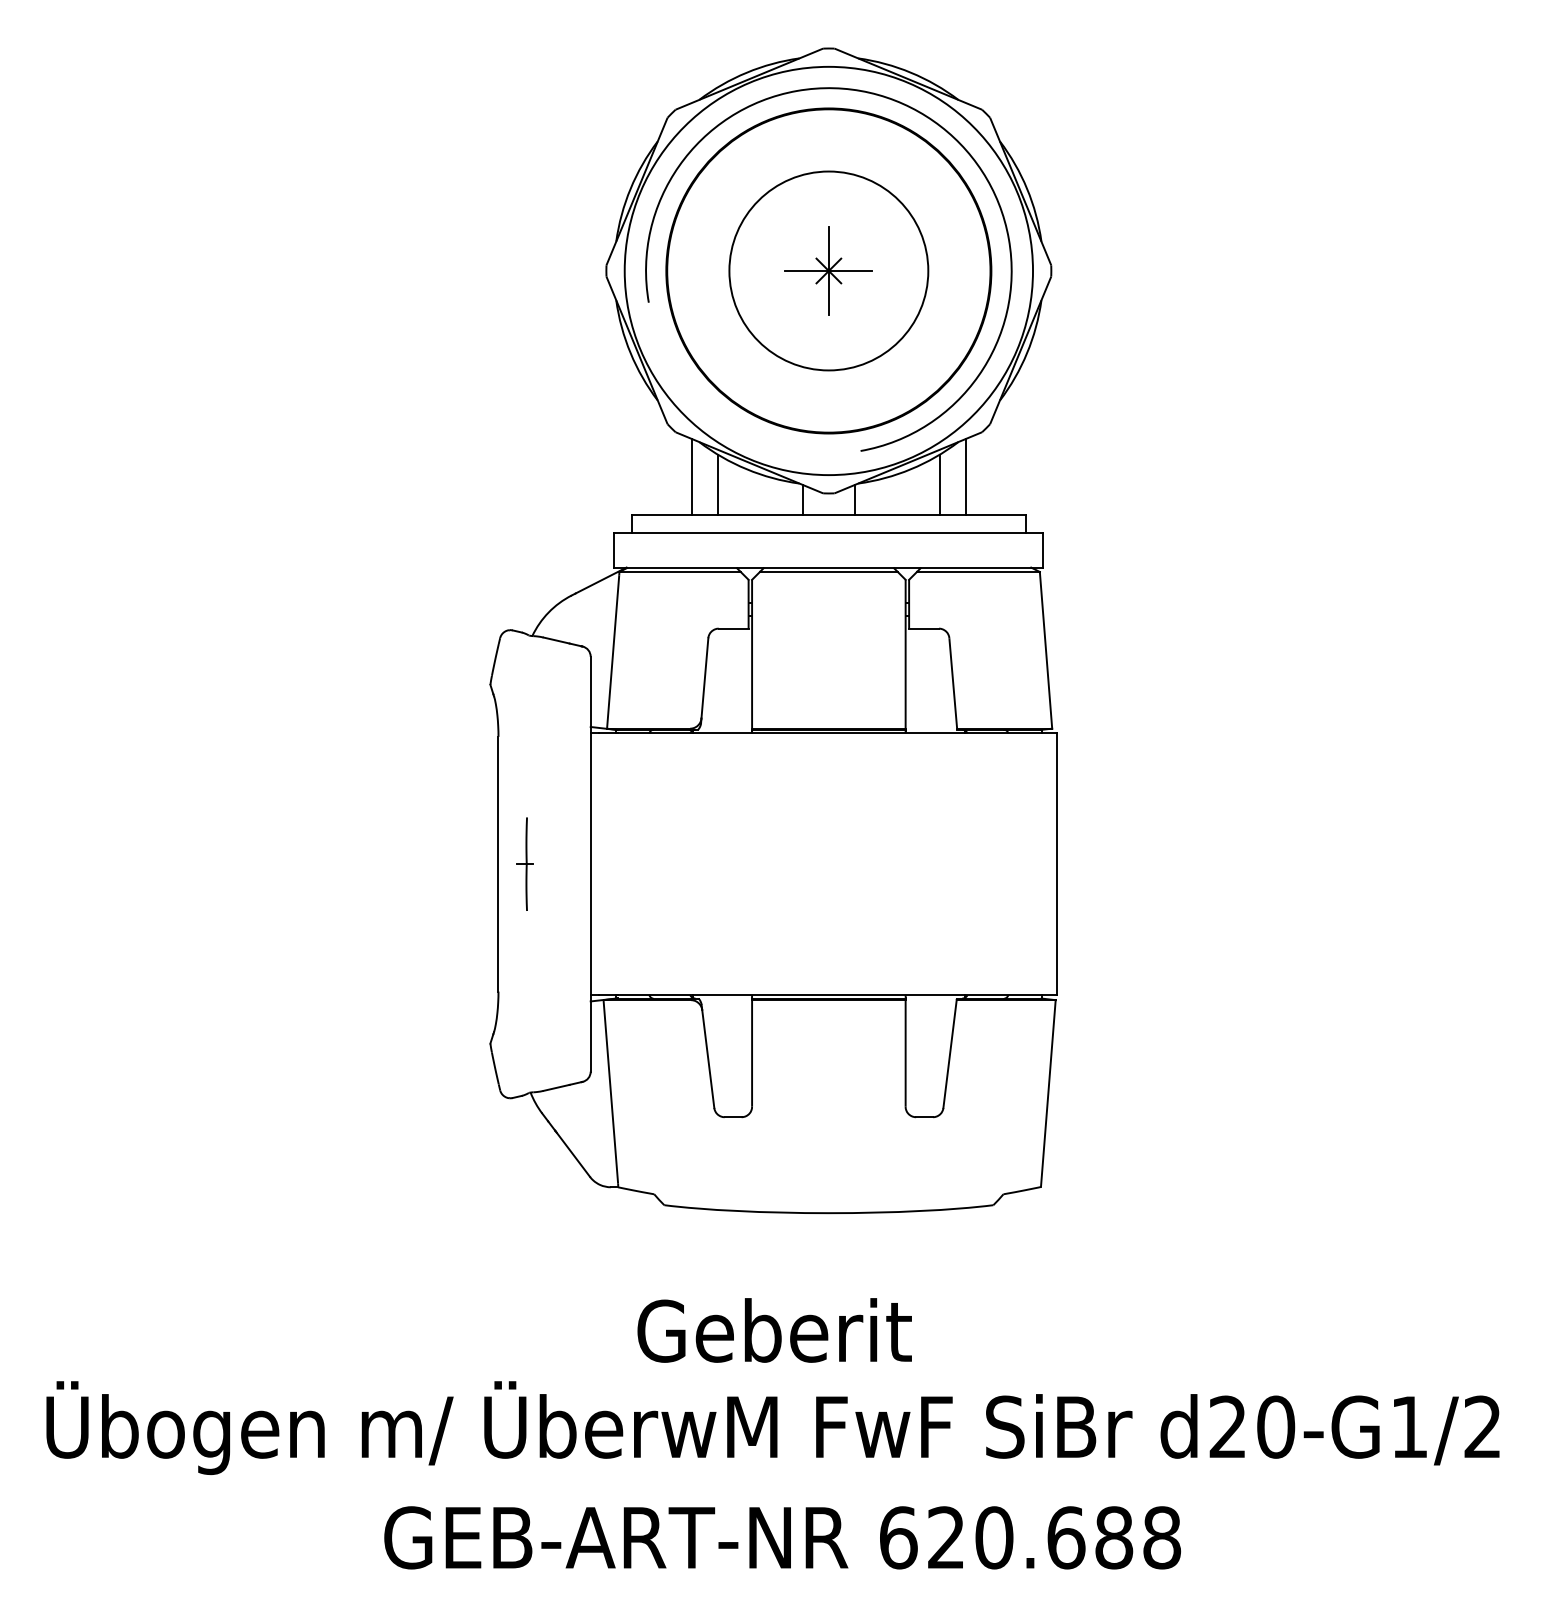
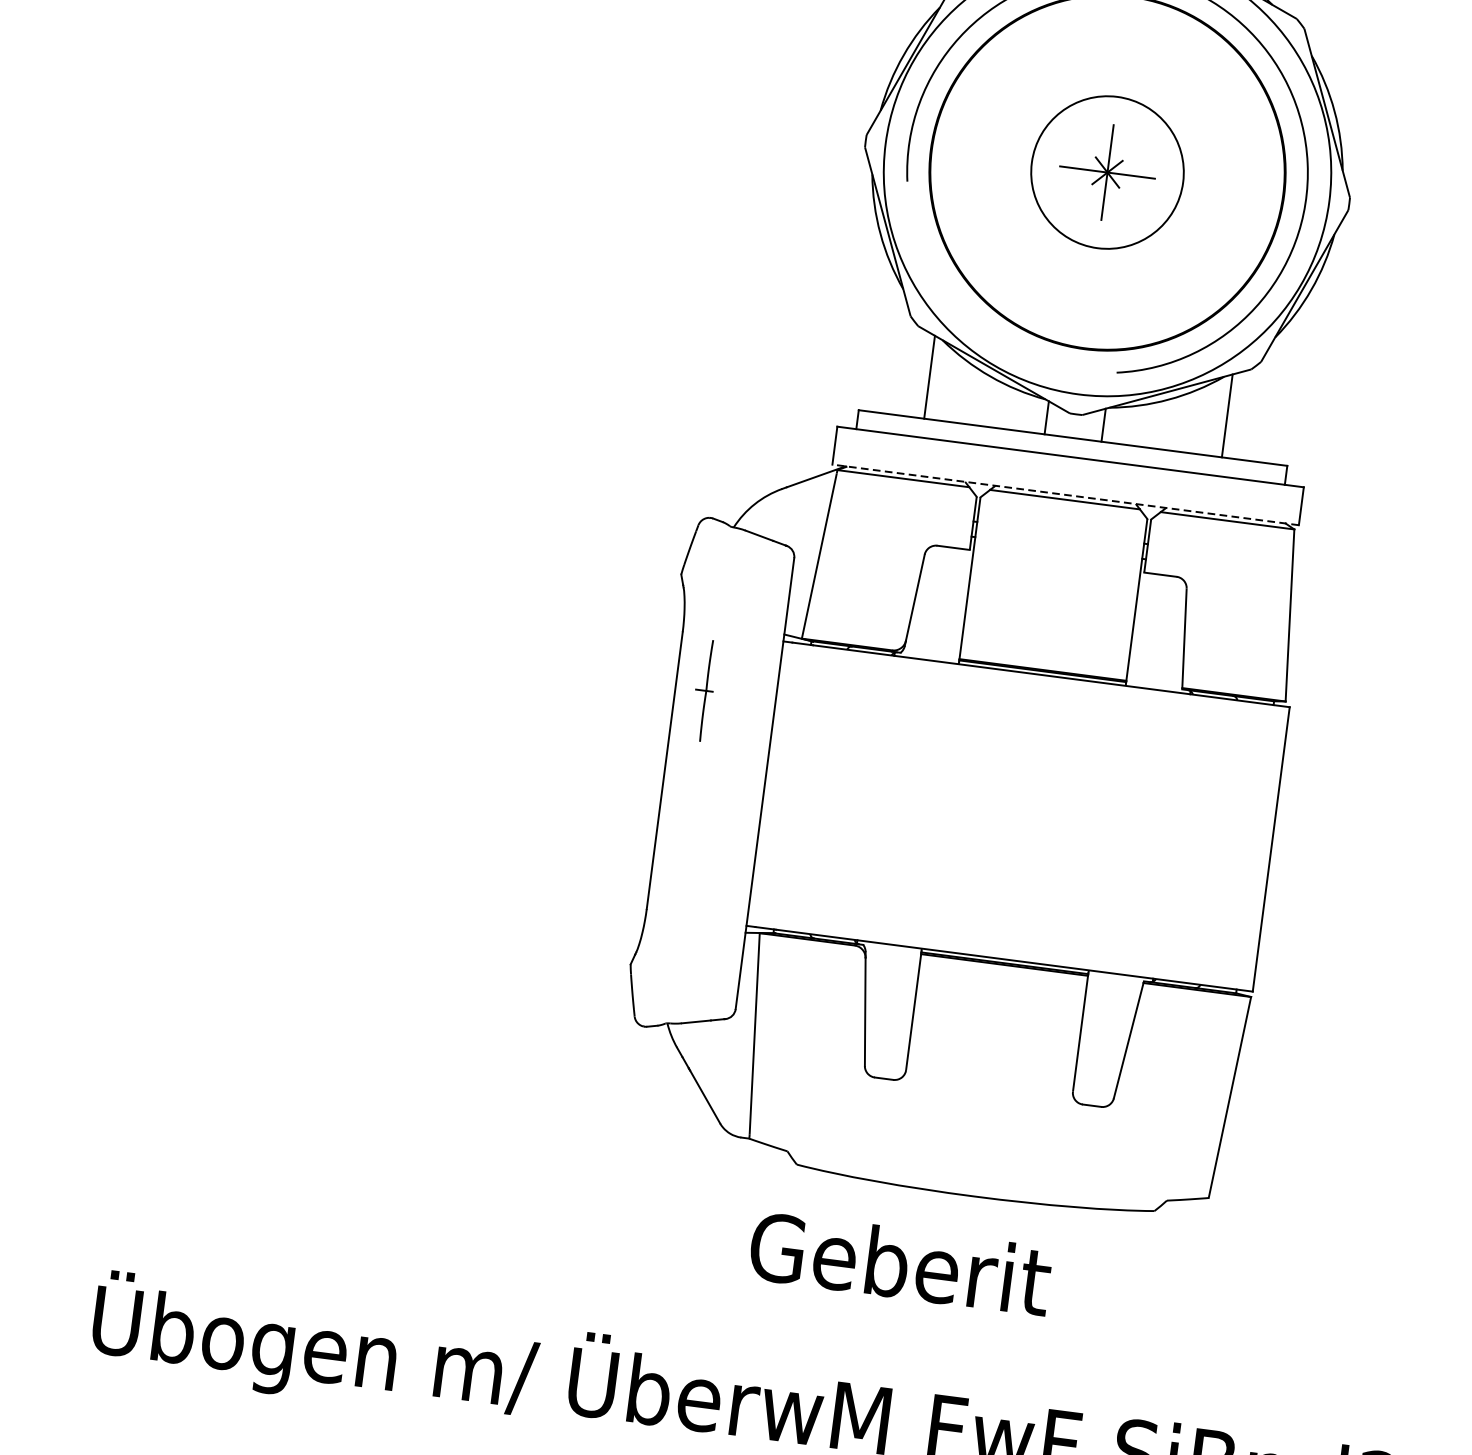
circle: (828, 270) -> (1107, 171), size x0.7
line: (718, 484) -> (957, 389), removed
line: (939, 484) -> (1197, 420), removed
line: (828, 567) -> (1065, 494), solid -> dashed
part: (524, 863) -> (703, 689), moved
text: (774, 1330) -> (900, 1263), moved

